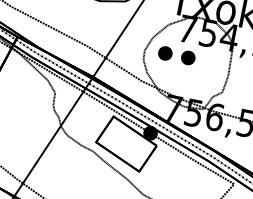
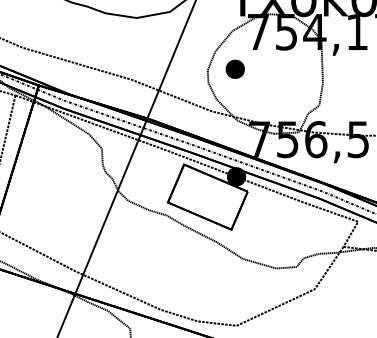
part: (187, 57) -> (265, 68), removed

